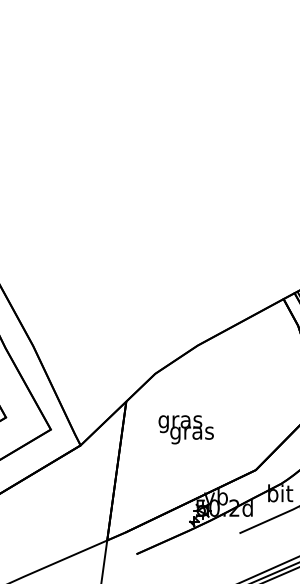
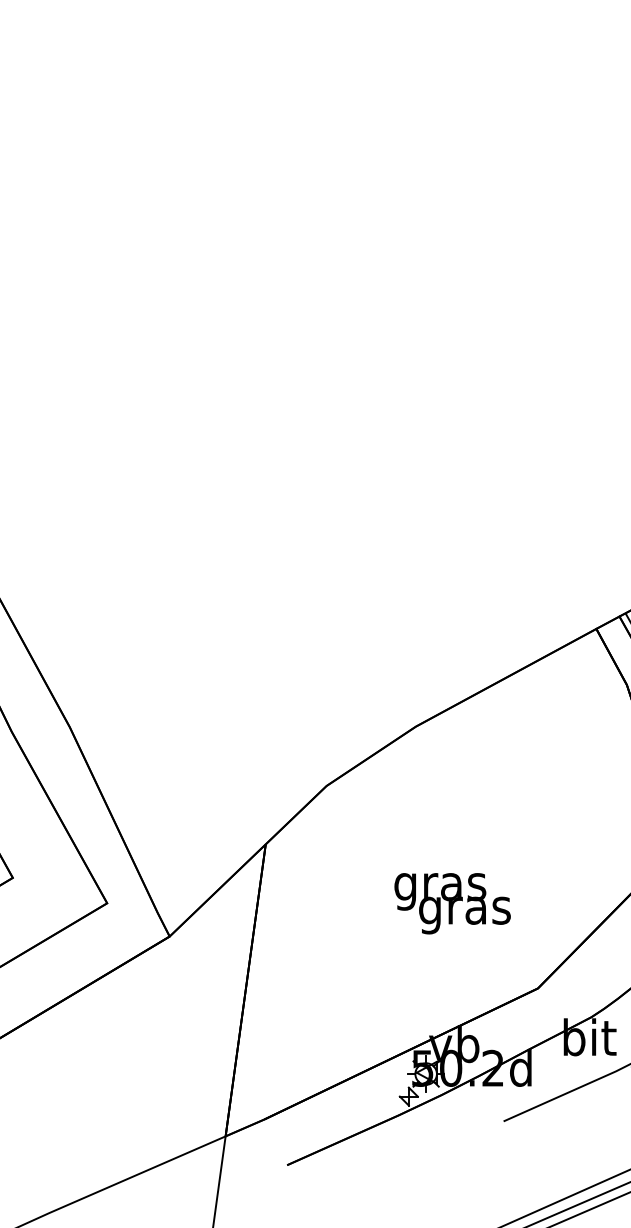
text: (185, 429) -> (451, 903), moved

